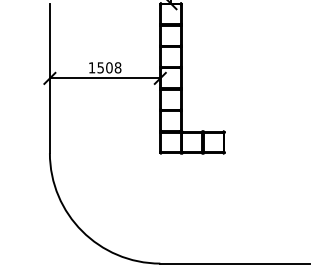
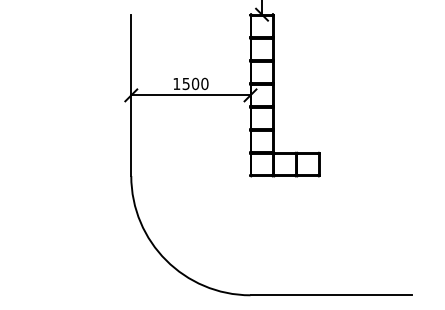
text: (117, 67) -> (204, 83), 1508 -> 1500

